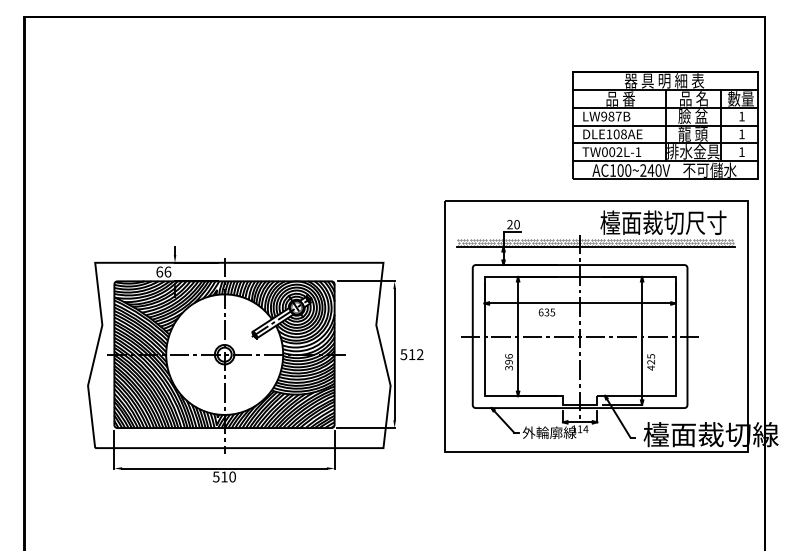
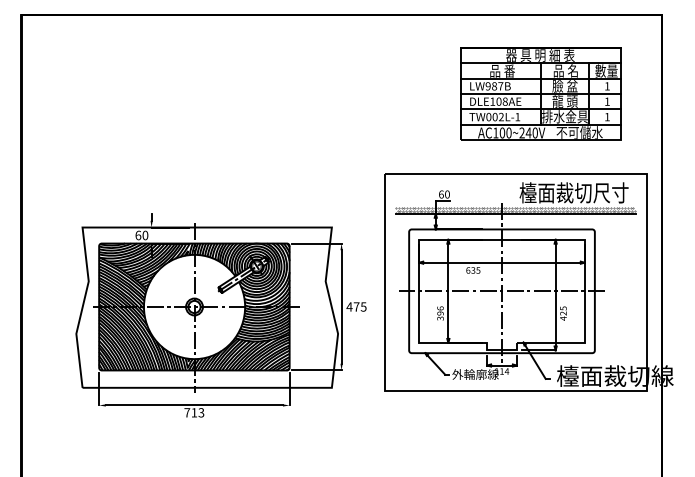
part: (665, 125) -> (541, 94), moved
text: (509, 224) -> (440, 194), 20 -> 60
text: (167, 271) -> (145, 235), 66 -> 60
text: (411, 354) -> (356, 306), 512 -> 475
text: (223, 476) -> (193, 412), 510 -> 713

